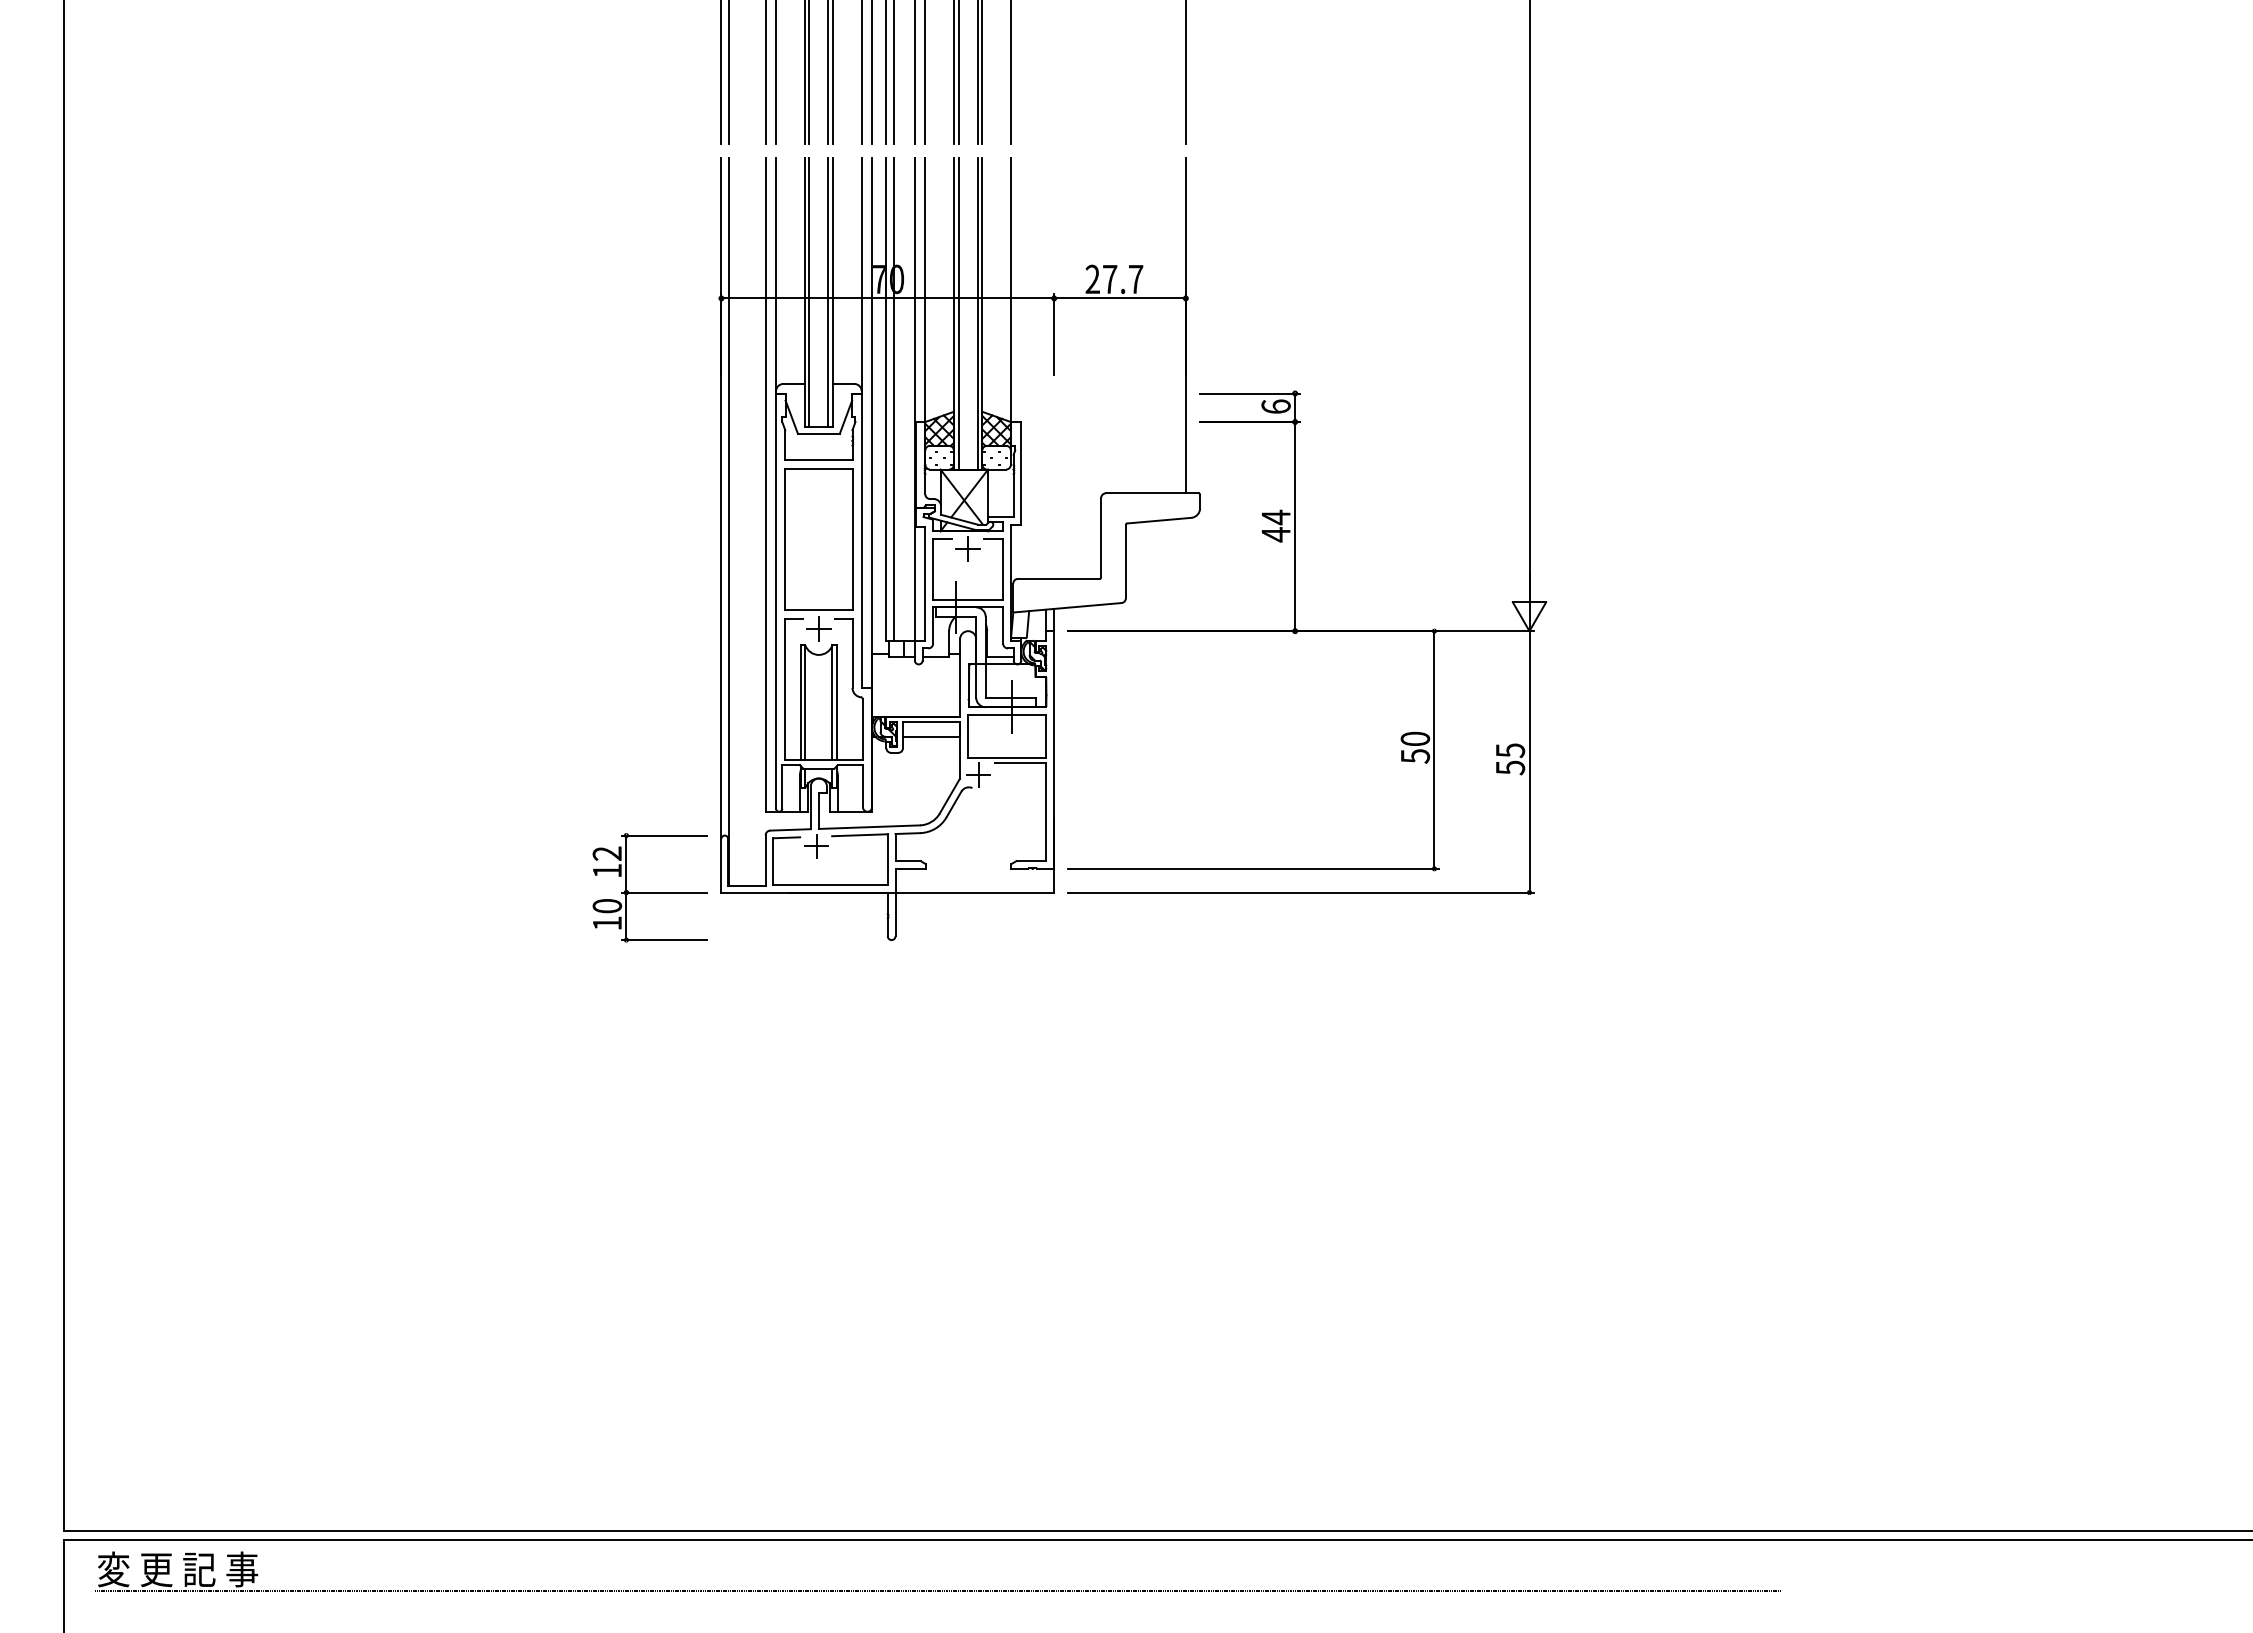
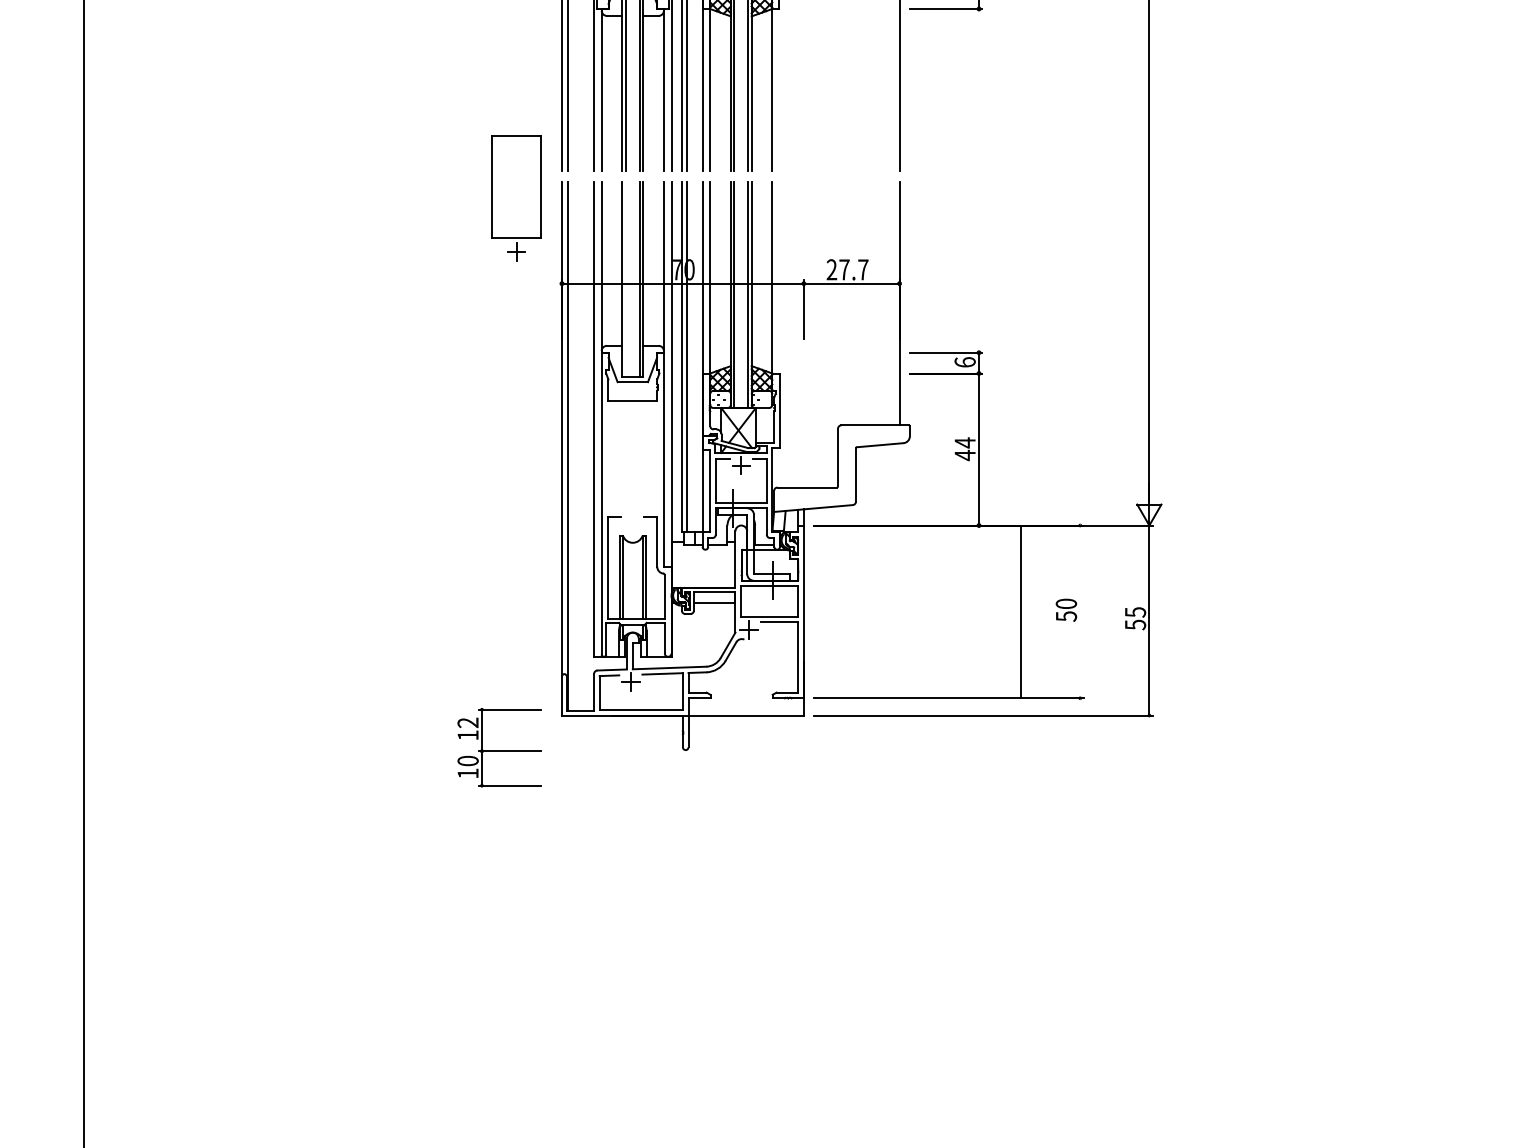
line: (809, 292) -> (625, 279), removed
part: (818, 554) -> (516, 197), moved
line: (1434, 749) -> (1020, 611), moved
part: (649, 887) -> (498, 747), moved

